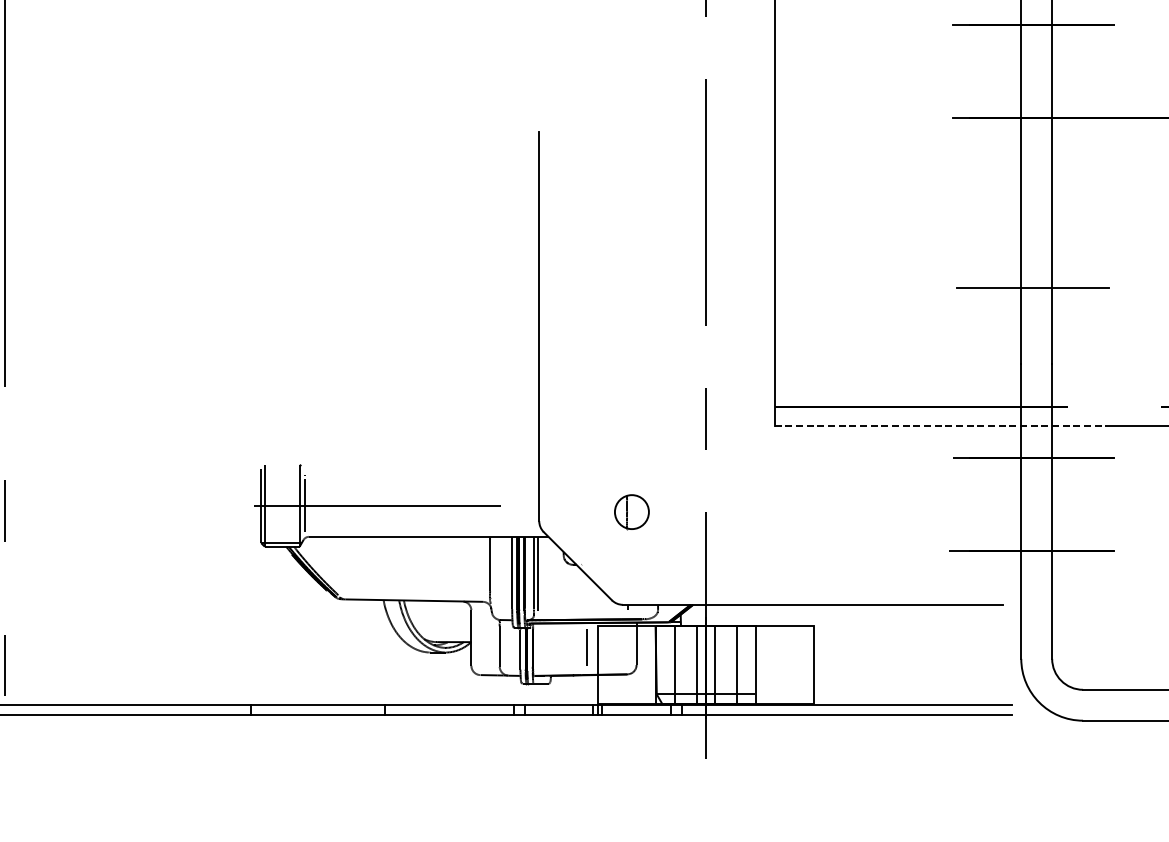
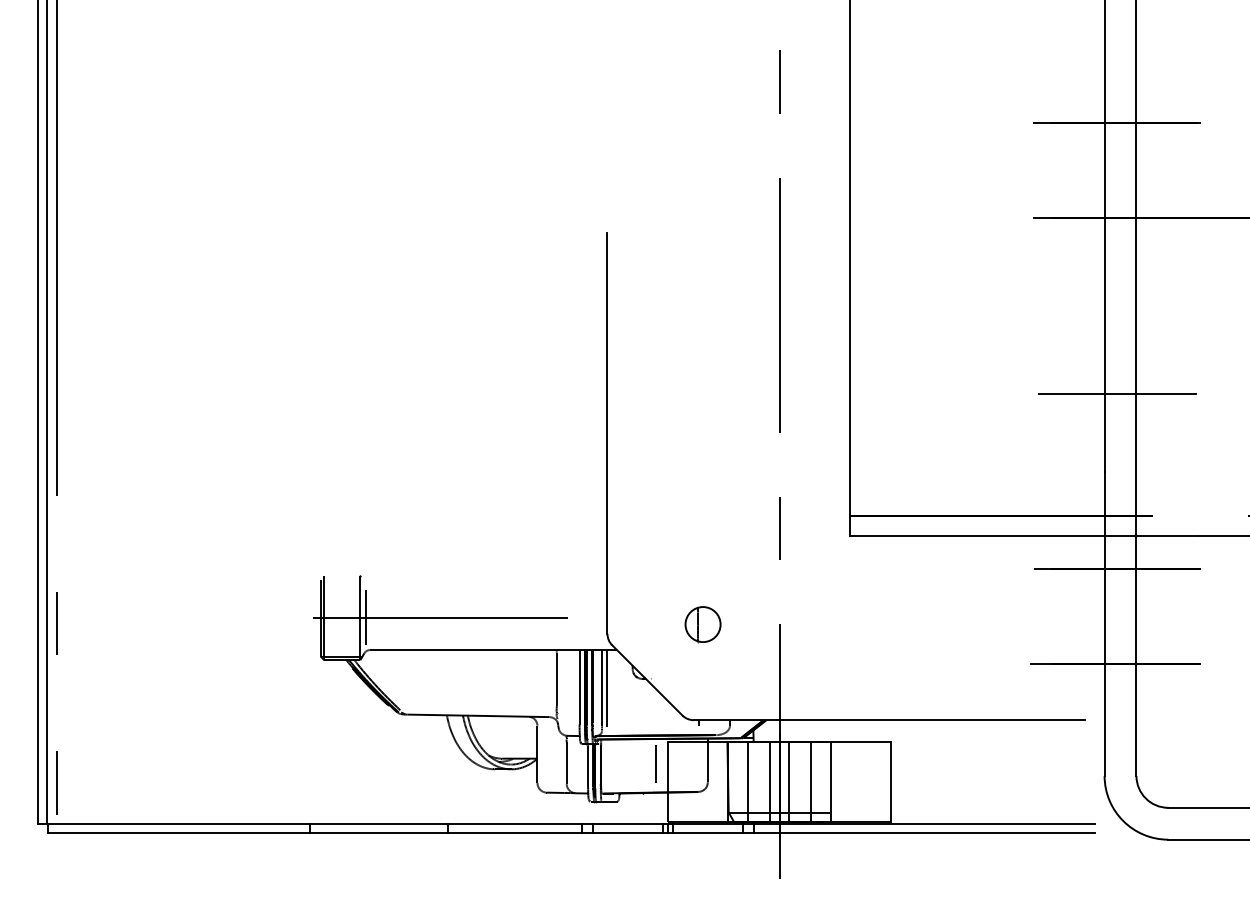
line: (942, 425) -> (1023, 535), dashed -> solid

